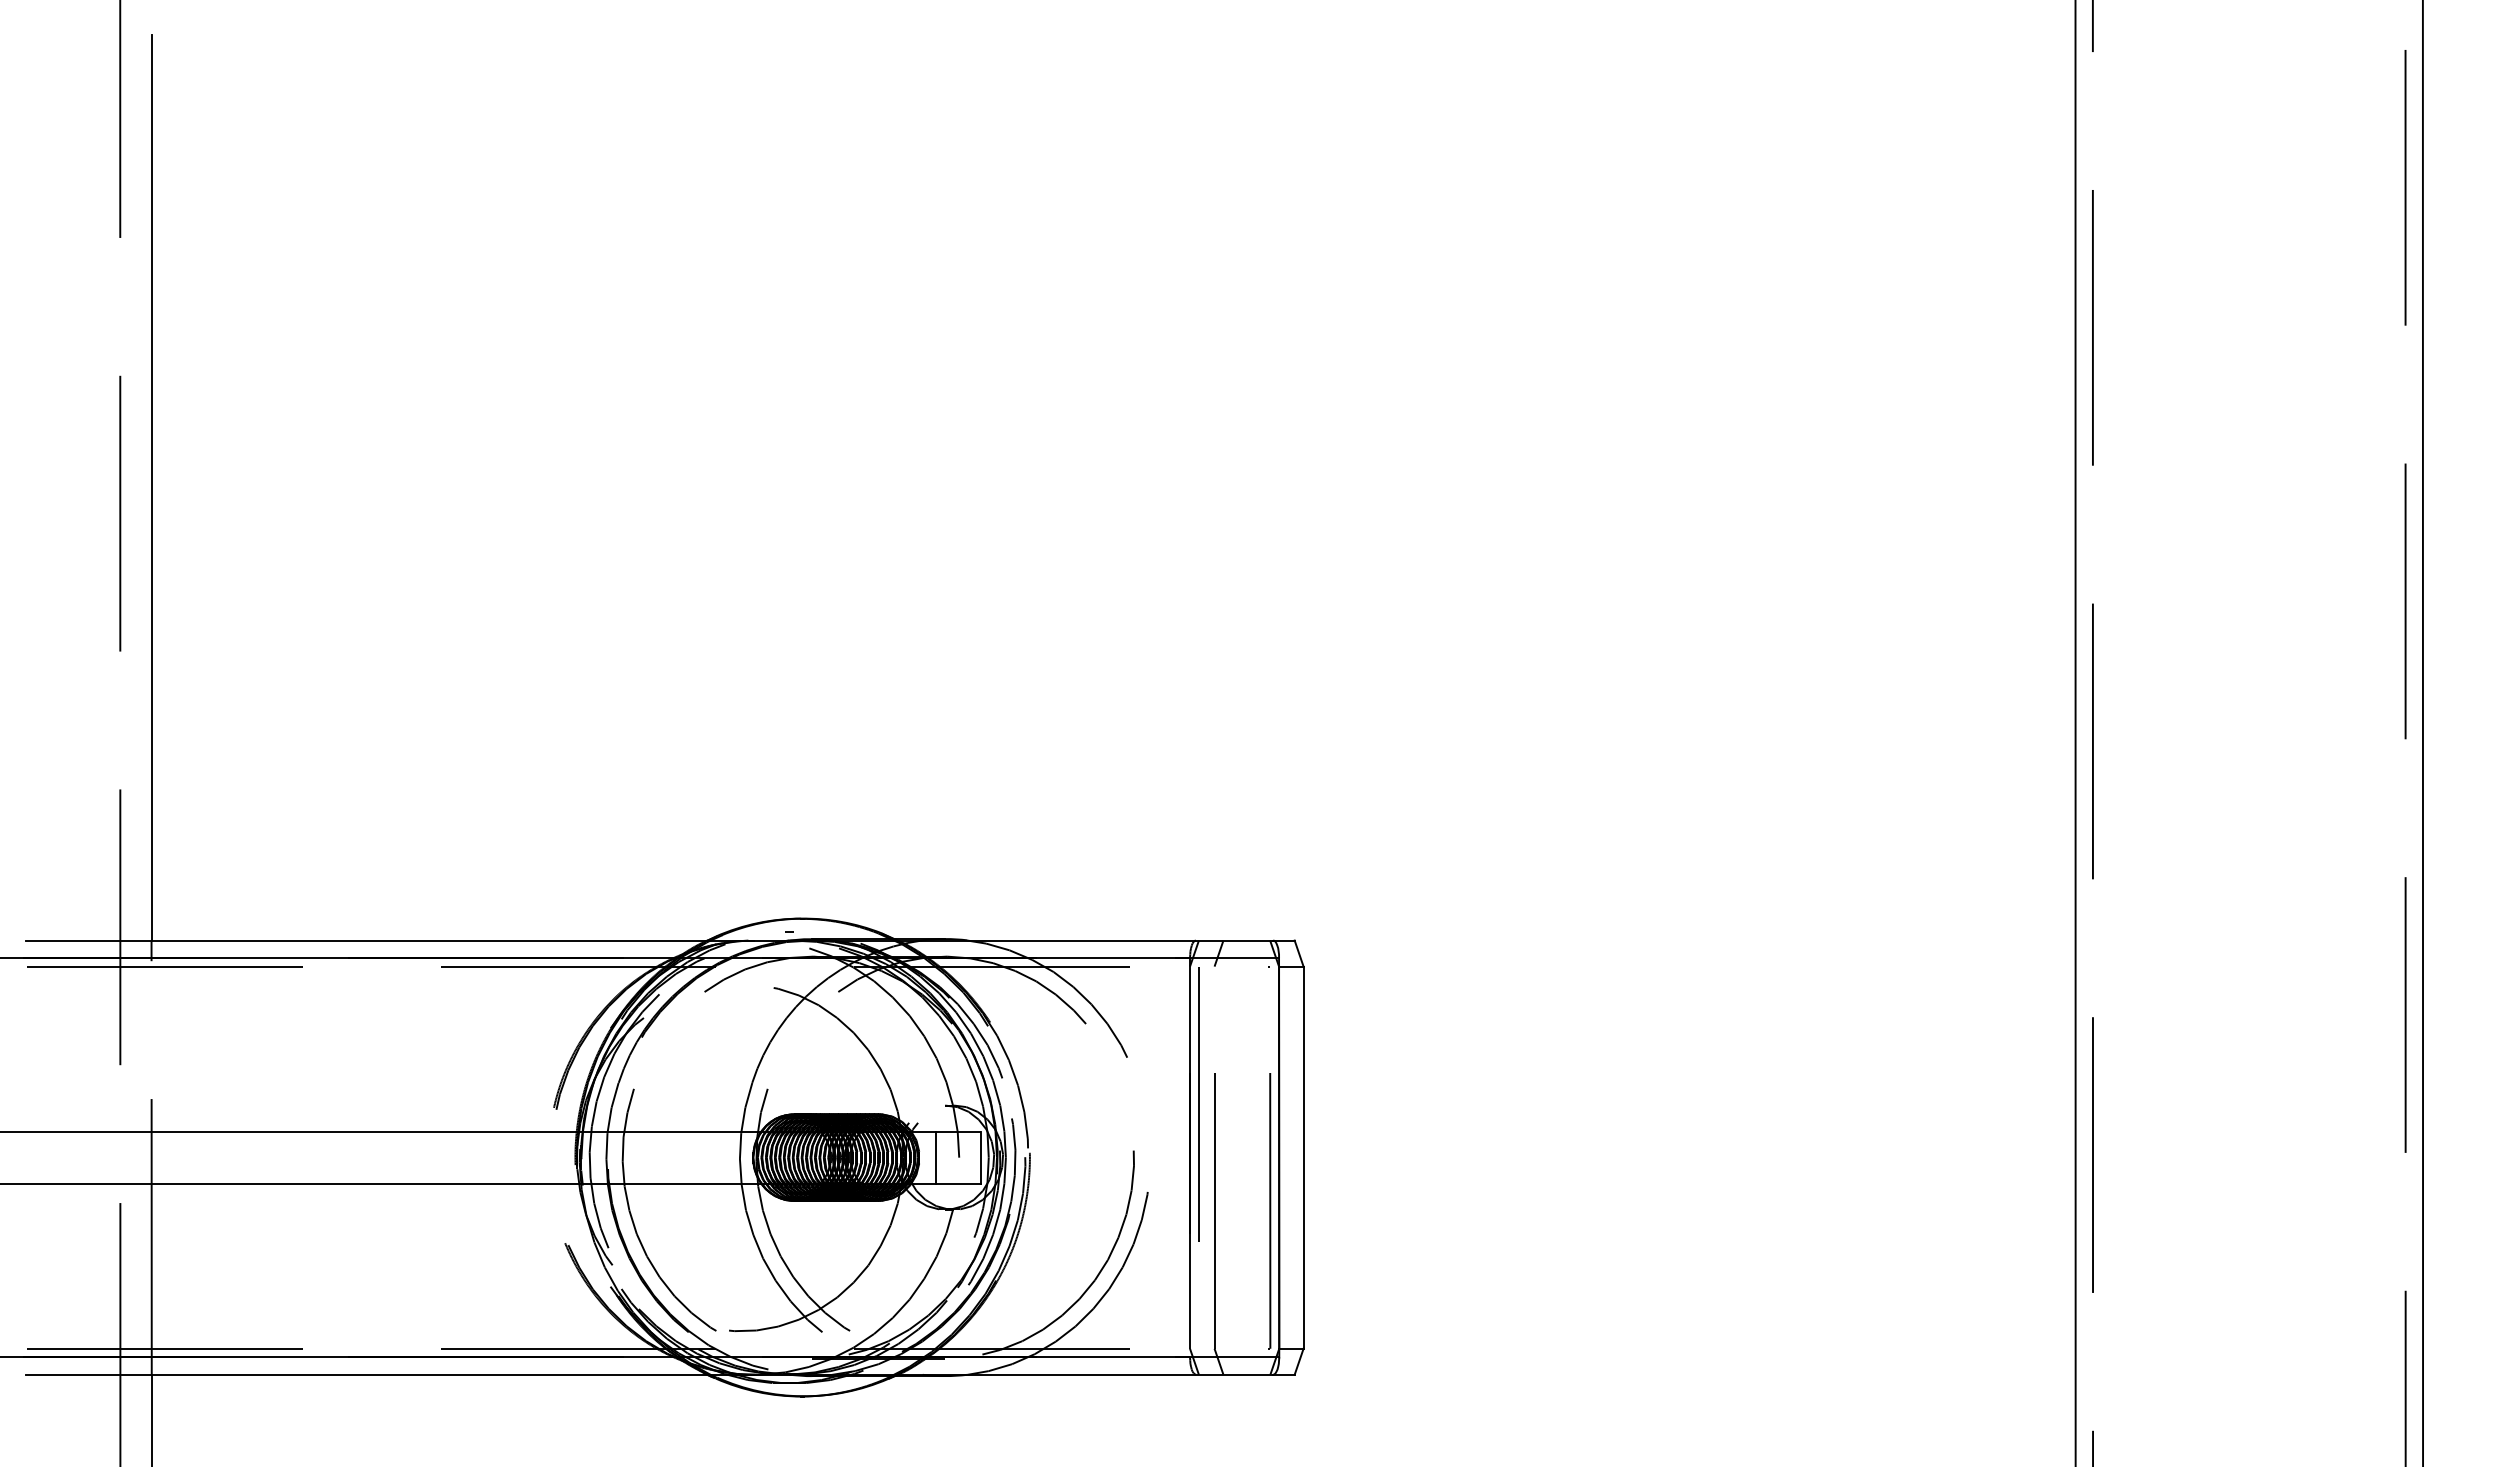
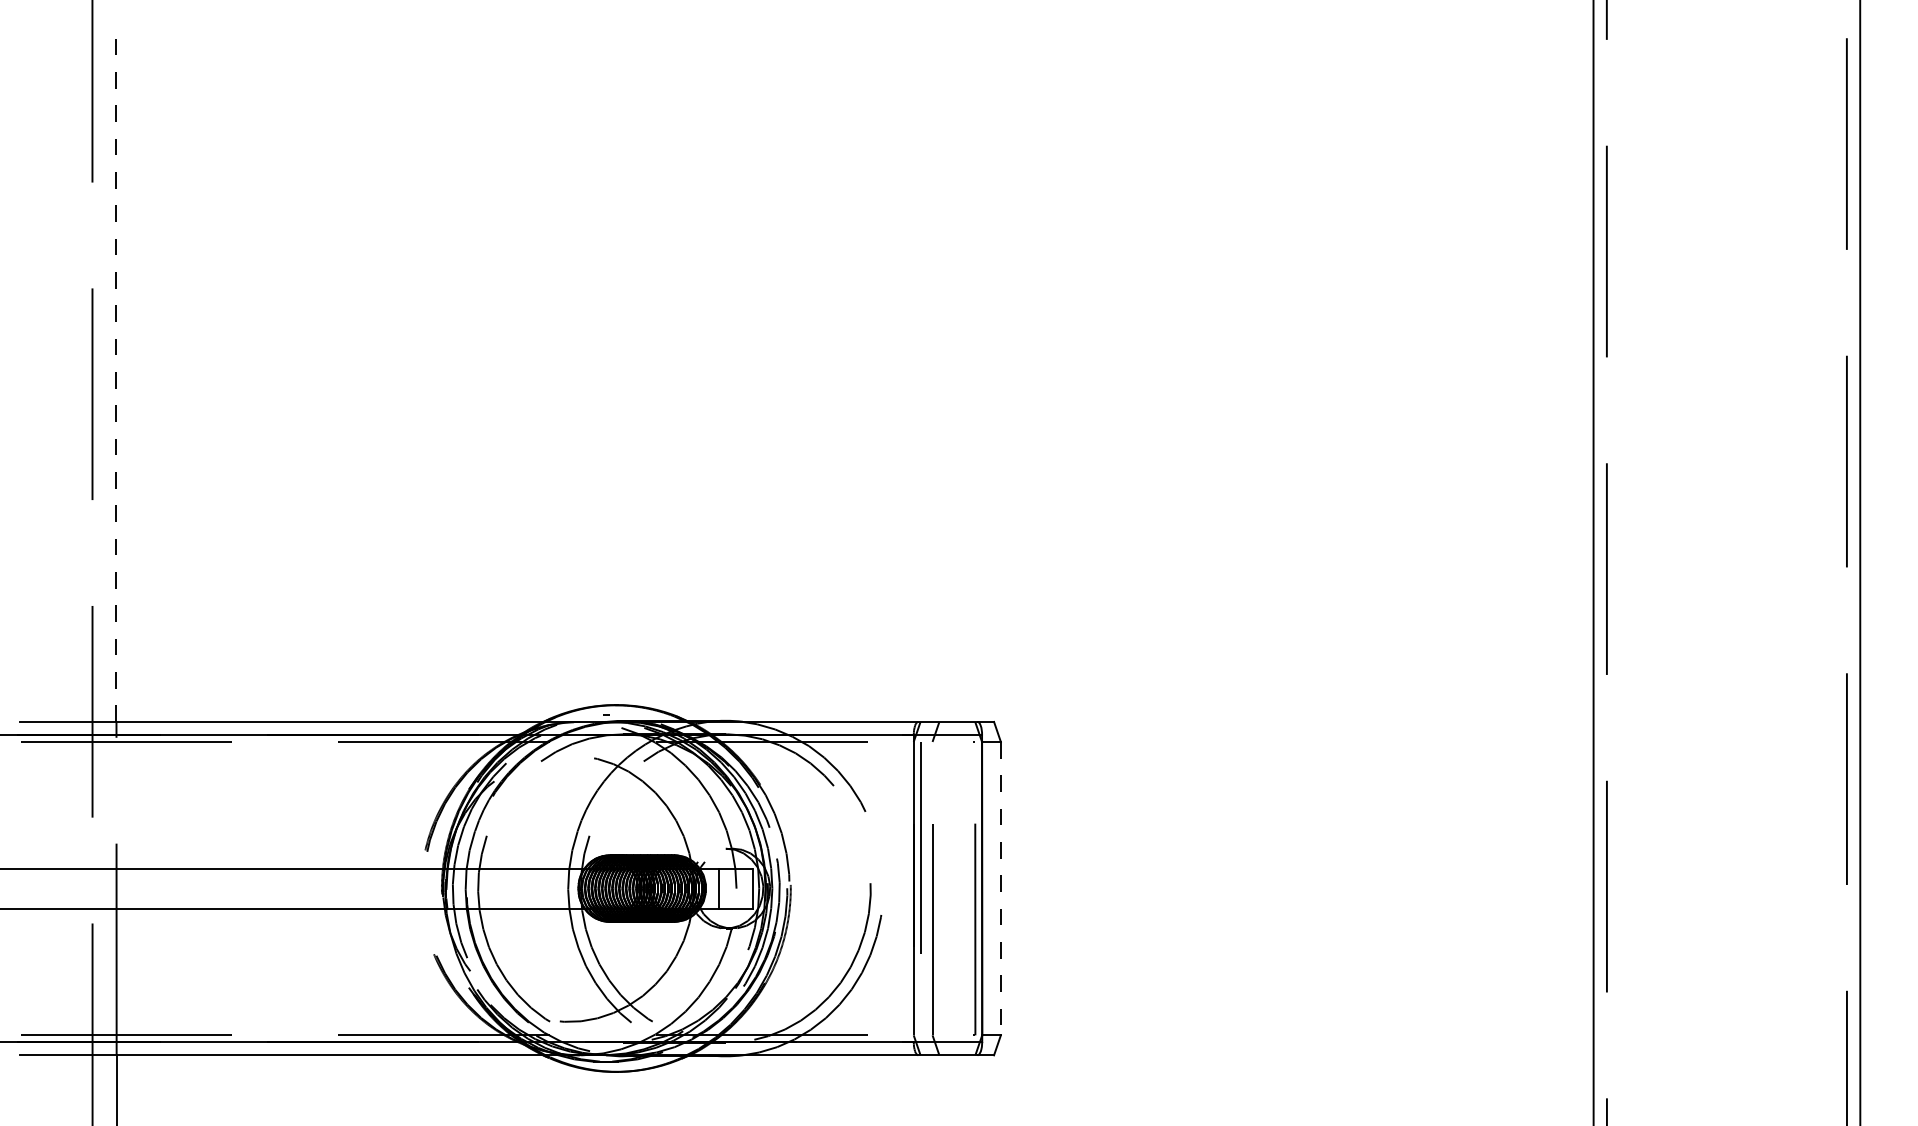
line: (151, 487) -> (116, 374), solid -> dashed
line: (1303, 1158) -> (1000, 889), solid -> dashed

